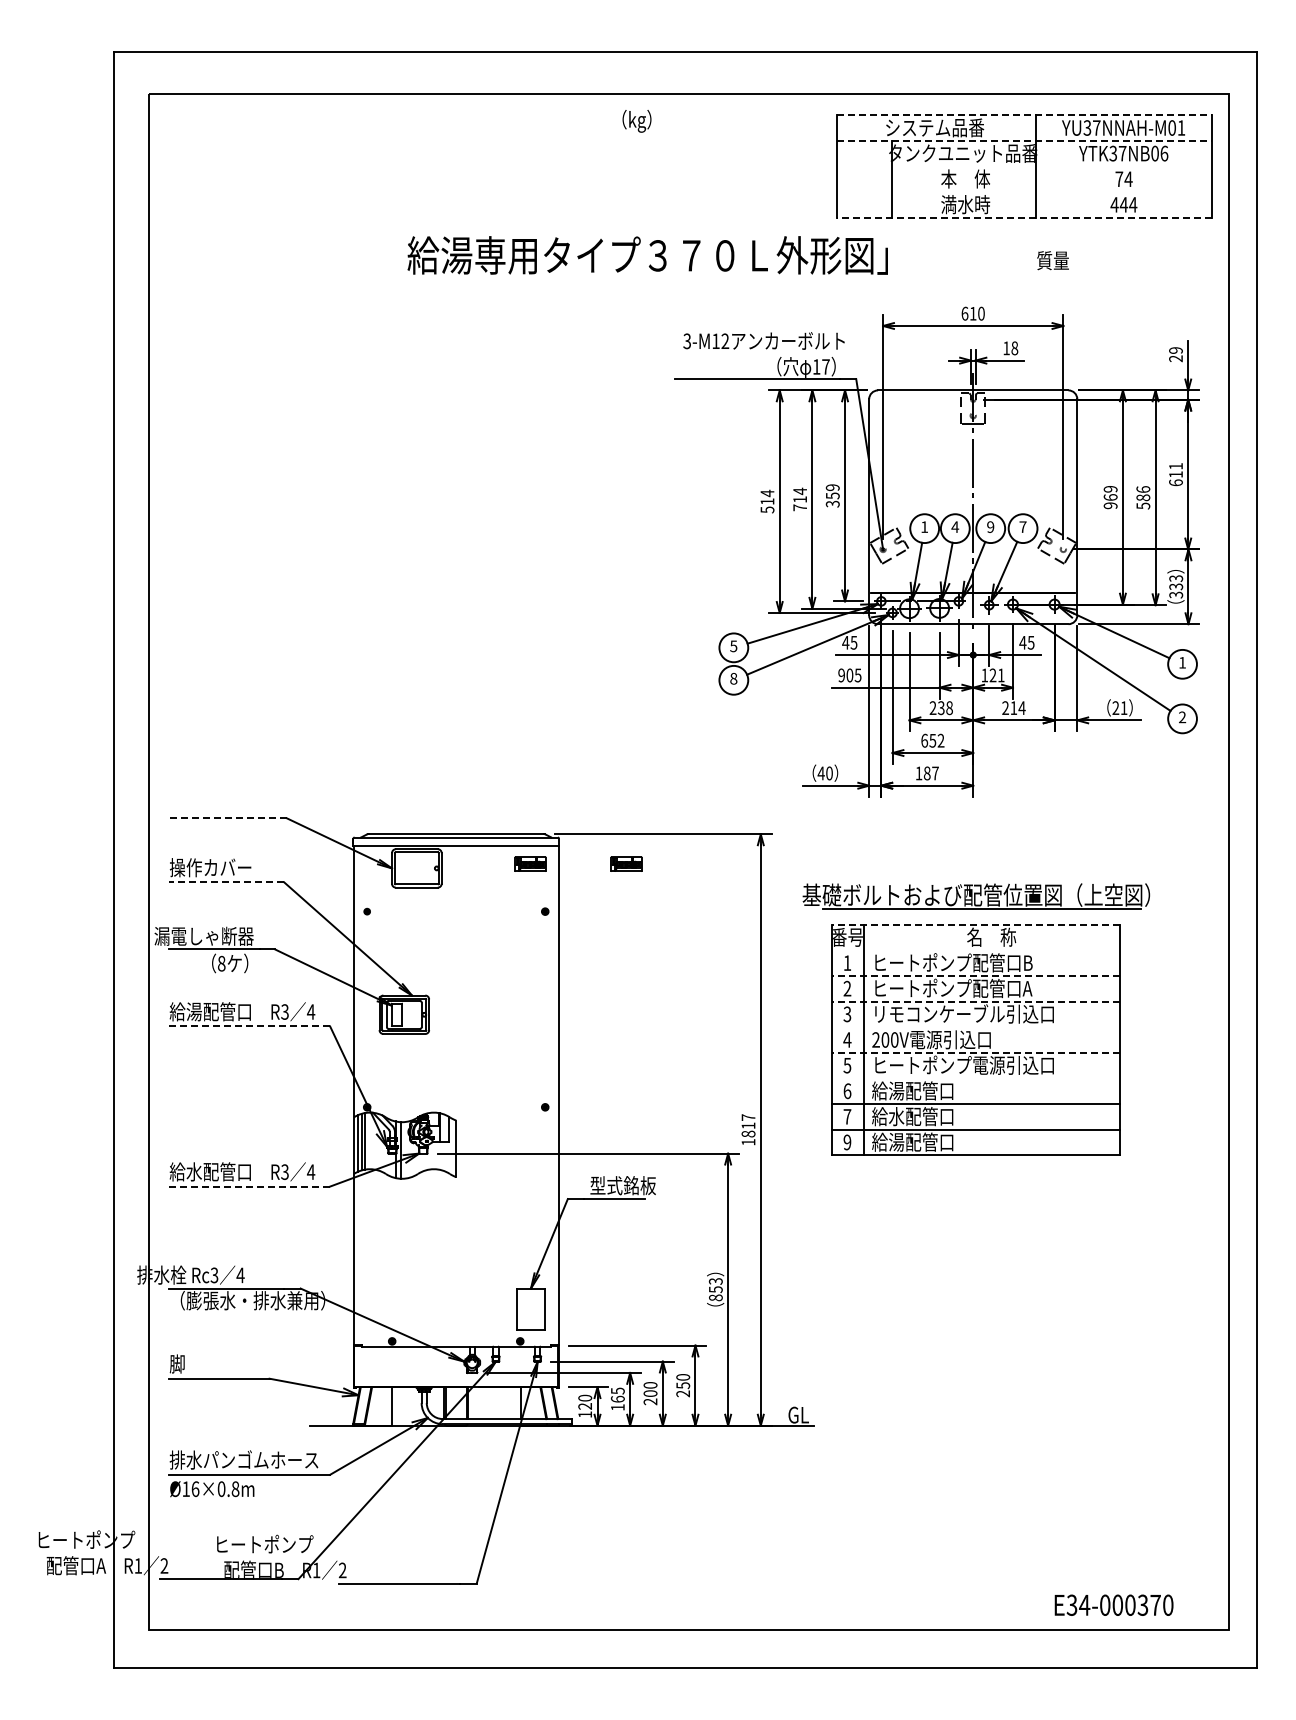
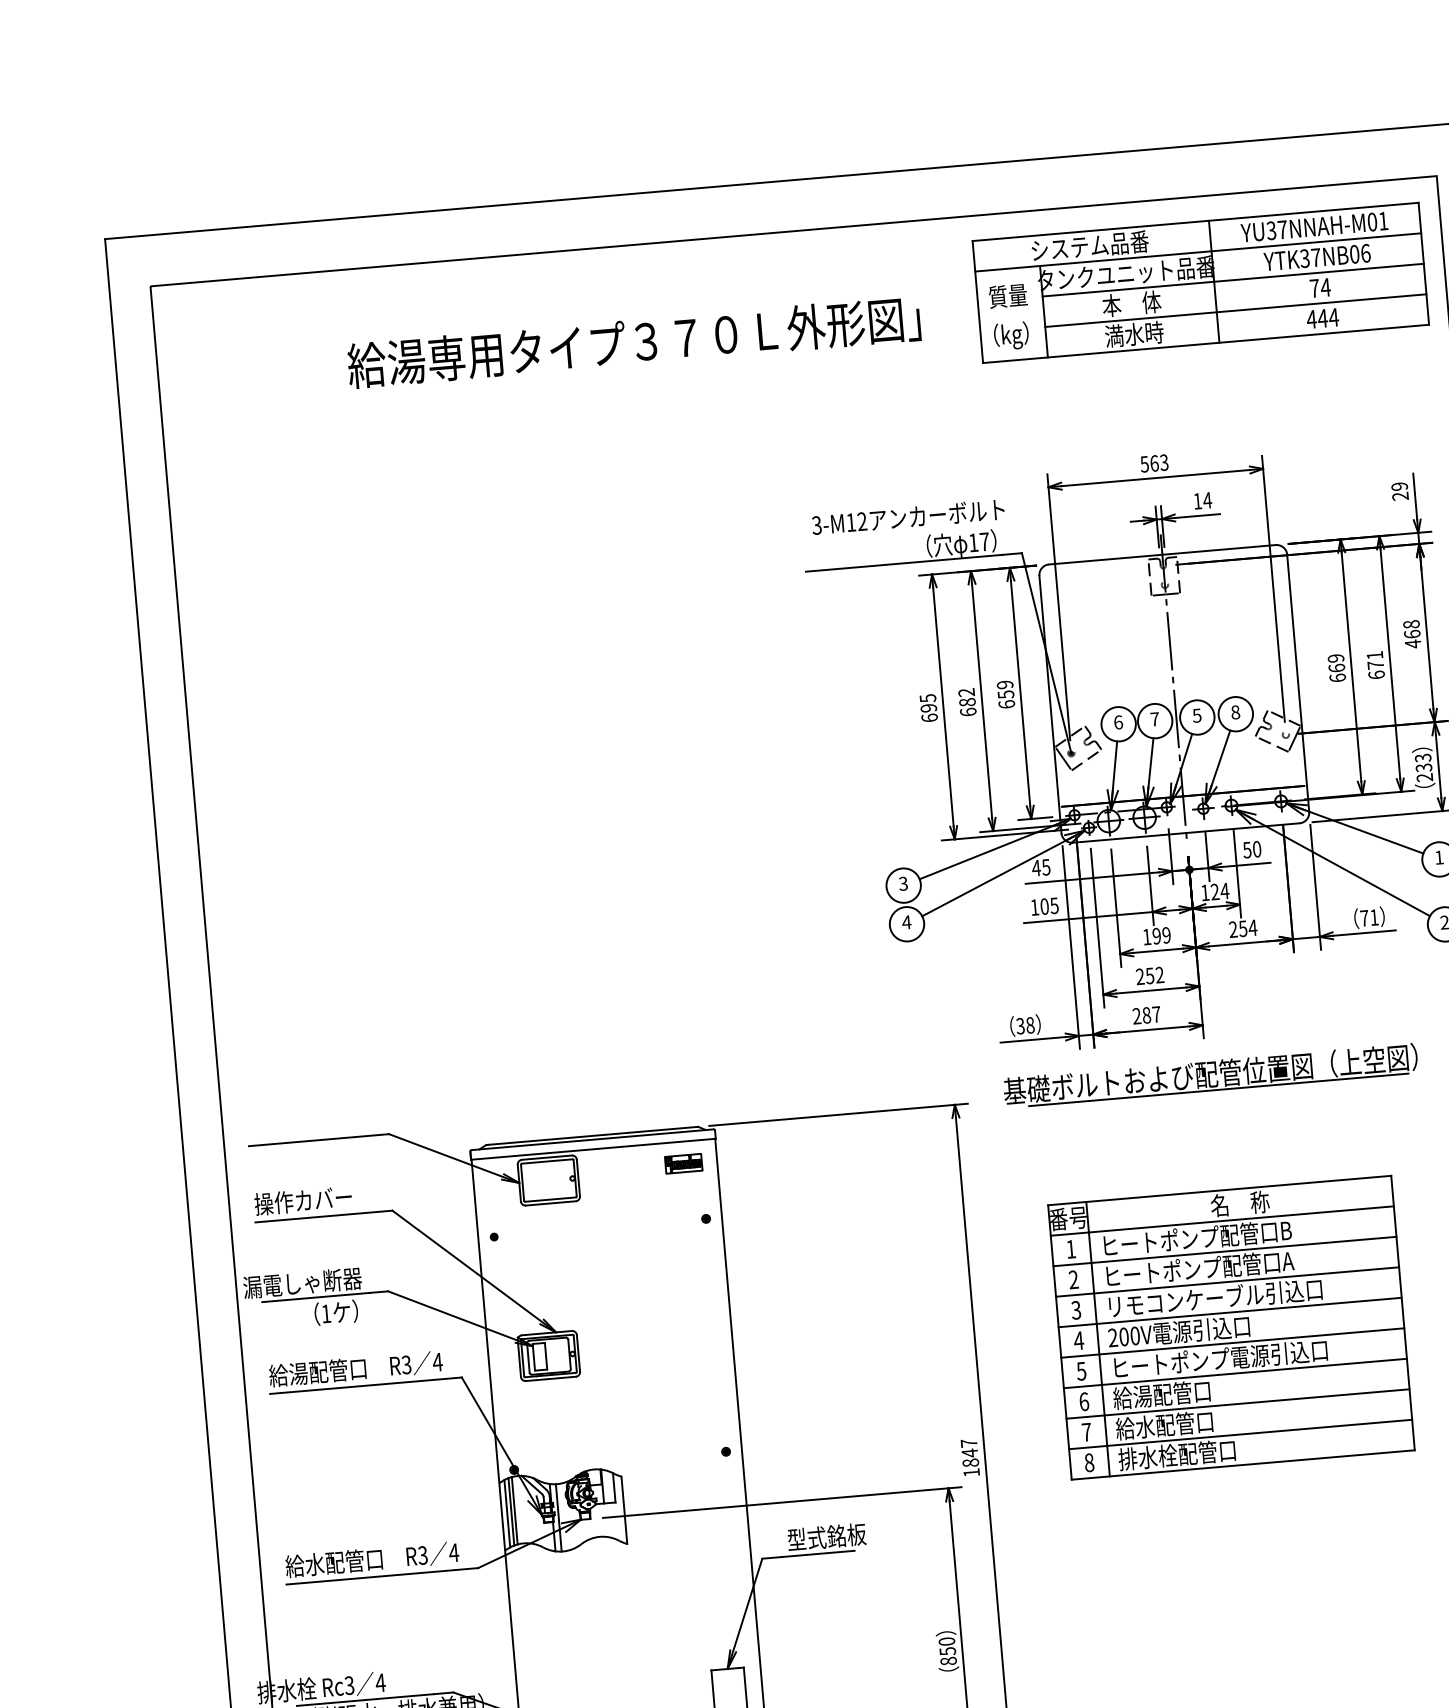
line: (1025, 115) -> (1196, 222), dashed -> solid
text: (636, 121) -> (1010, 336), moved
line: (1025, 140) -> (1199, 251), dashed -> solid
line: (1051, 166) -> (1232, 280), added
line: (1051, 192) -> (1235, 311), added
line: (1024, 217) -> (1205, 343), dashed -> solid
text: (647, 255) -> (633, 342), moved
text: (1052, 260) -> (1007, 295), moved
text: (972, 313) -> (1153, 463), 610 -> 563
text: (1014, 348) -> (1207, 500), 18 -> 14
text: (1175, 474) -> (1411, 634), 611 -> 468
text: (1143, 497) -> (1375, 664), 586 -> 671
text: (800, 499) -> (967, 702), 714 -> 682
text: (767, 501) -> (928, 707), 514 -> 695
text: (832, 503) -> (1006, 703), 359 -> 659
text: (1110, 505) -> (1337, 677), 969 -> 669
text: (924, 526) -> (1118, 721), 1 -> 6
text: (955, 526) -> (1155, 718), 4 -> 7
text: (990, 526) -> (1196, 714), 9 -> 5
text: (1022, 526) -> (1234, 711), 7 -> 8
text: (1176, 594) -> (1425, 776), 333 -> 233
text: (1026, 642) -> (1251, 849), 45 -> 50
text: (733, 645) -> (903, 882), 5 -> 3
text: (841, 675) -> (1034, 907), 905 -> 105
text: (1000, 675) -> (1223, 891), 121 -> 124
text: (733, 678) -> (906, 922), 8 -> 4
text: (1115, 707) -> (1364, 917), 21 -> 71
text: (940, 708) -> (1155, 936), 238 -> 199
text: (1013, 708) -> (1242, 929), 214 -> 254
text: (924, 740) -> (1140, 976), 652 -> 252
text: (824, 773) -> (1024, 1025), 40 -> 38
text: (918, 773) -> (1136, 1016), 187 -> 287
line: (228, 818) -> (319, 1140), dashed -> solid
part: (626, 863) -> (797, 1153), removed
line: (226, 882) -> (323, 1216), dashed -> solid
part: (976, 896) -> (1210, 1075), moved
line: (975, 924) -> (1219, 1190), dashed -> solid
line: (975, 950) -> (1222, 1221), added
text: (221, 963) -> (326, 1313), 8 -> 1
line: (975, 975) -> (1224, 1250), dashed -> solid
line: (975, 1001) -> (1227, 1281), dashed -> solid
line: (249, 1026) -> (365, 1385), dashed -> solid
line: (975, 1027) -> (1230, 1312), added
line: (975, 1052) -> (1232, 1342), dashed -> solid
line: (975, 1078) -> (1235, 1373), added
text: (748, 1125) -> (969, 1452), 1817 -> 1847
text: (920, 1141) -> (1176, 1454), 給湯配管口 -> 排水栓配管口
text: (847, 1142) -> (1089, 1462), 9 -> 8
line: (249, 1186) -> (382, 1576), dashed -> solid
text: (715, 1281) -> (946, 1641), 853 -> 850

